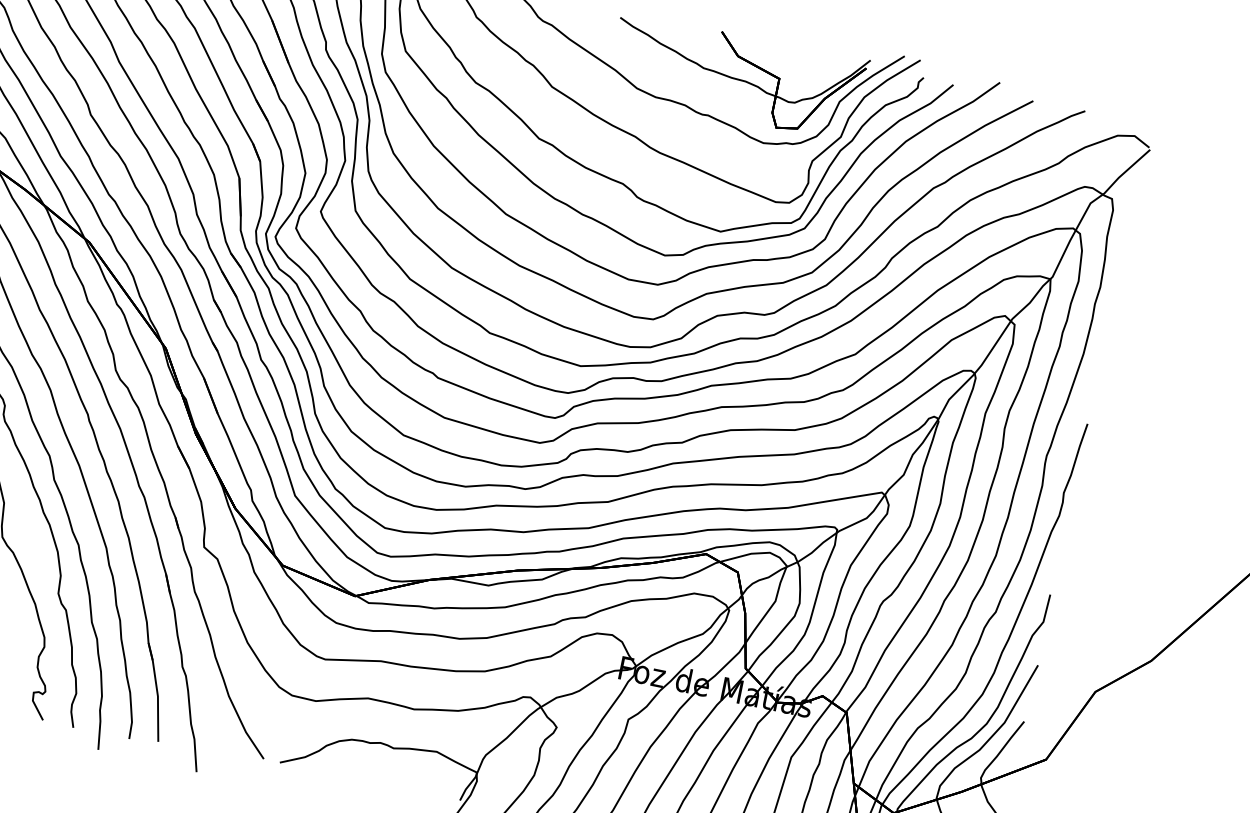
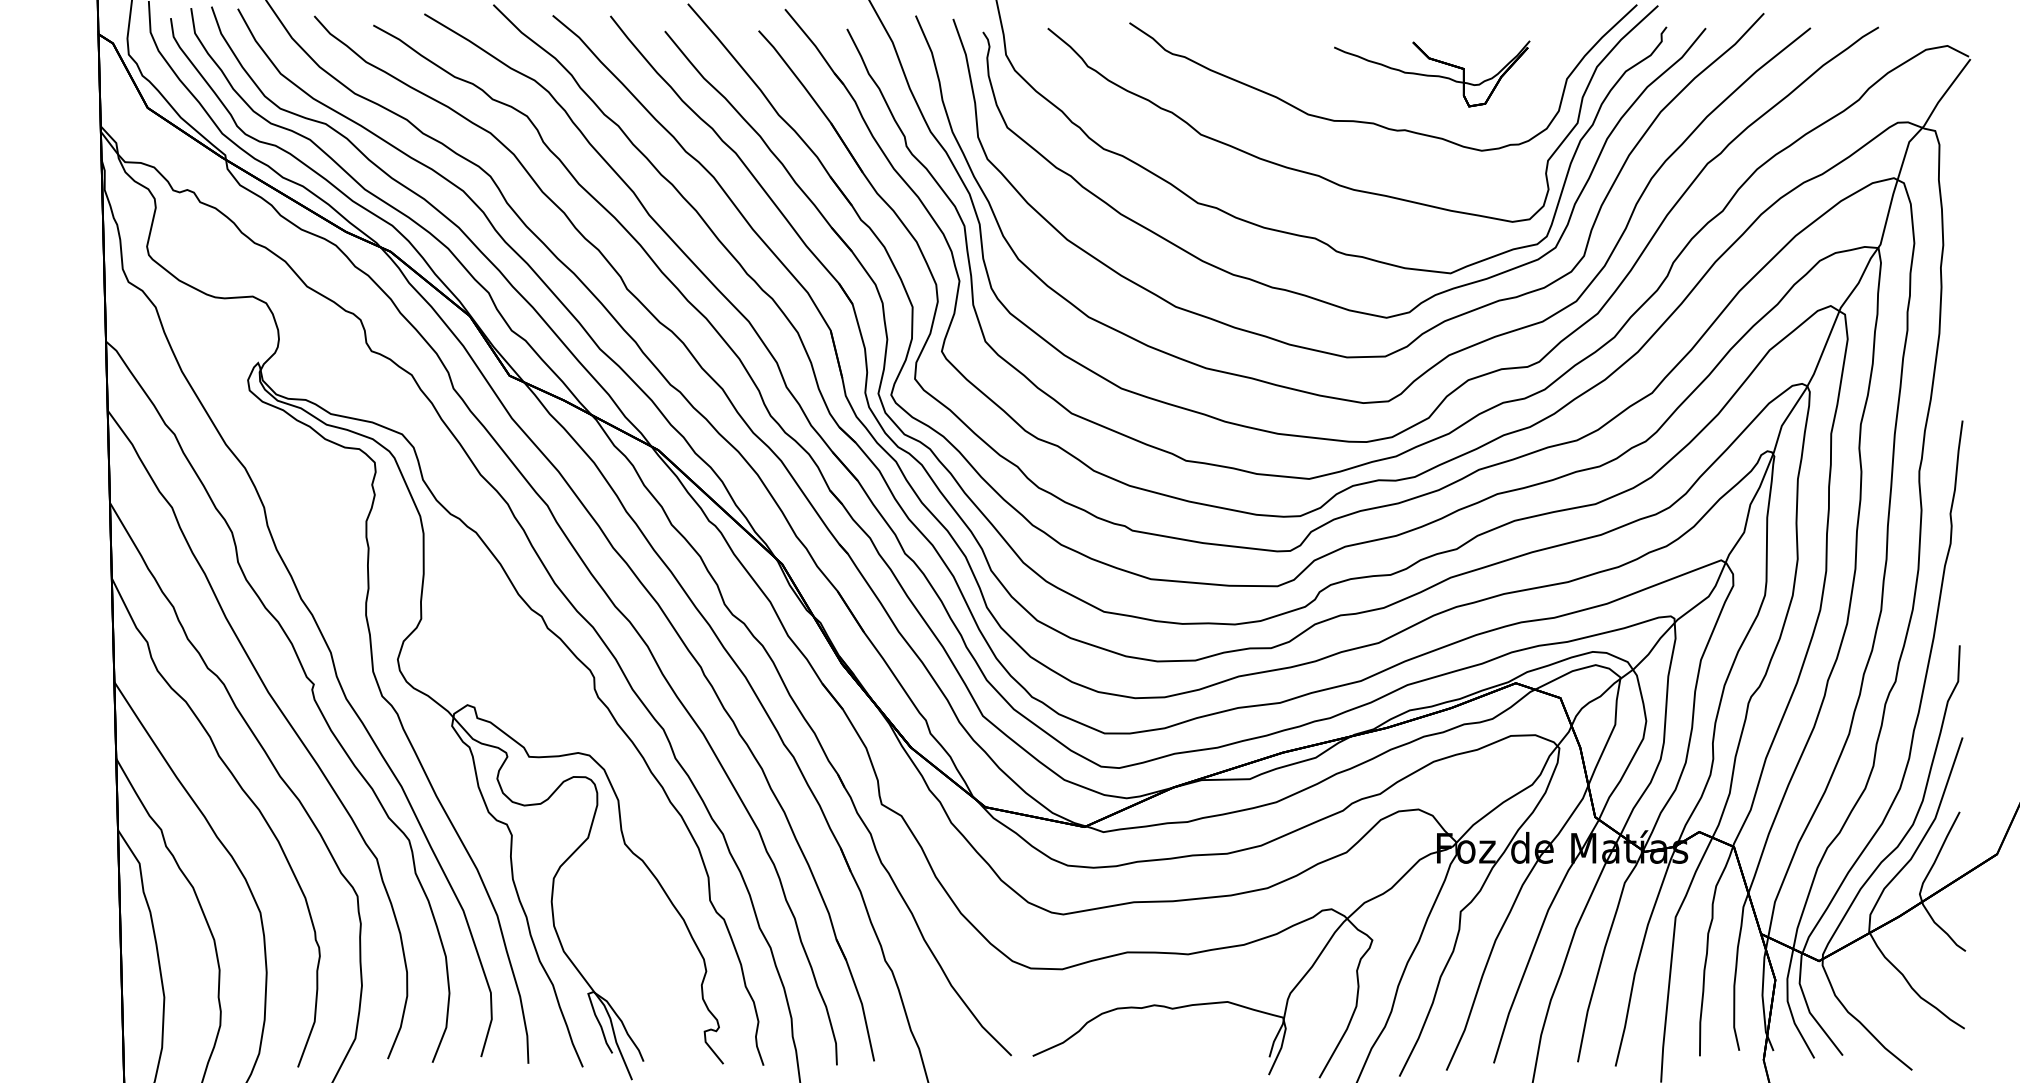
part: (737, 76) -> (1431, 73), size x0.6

